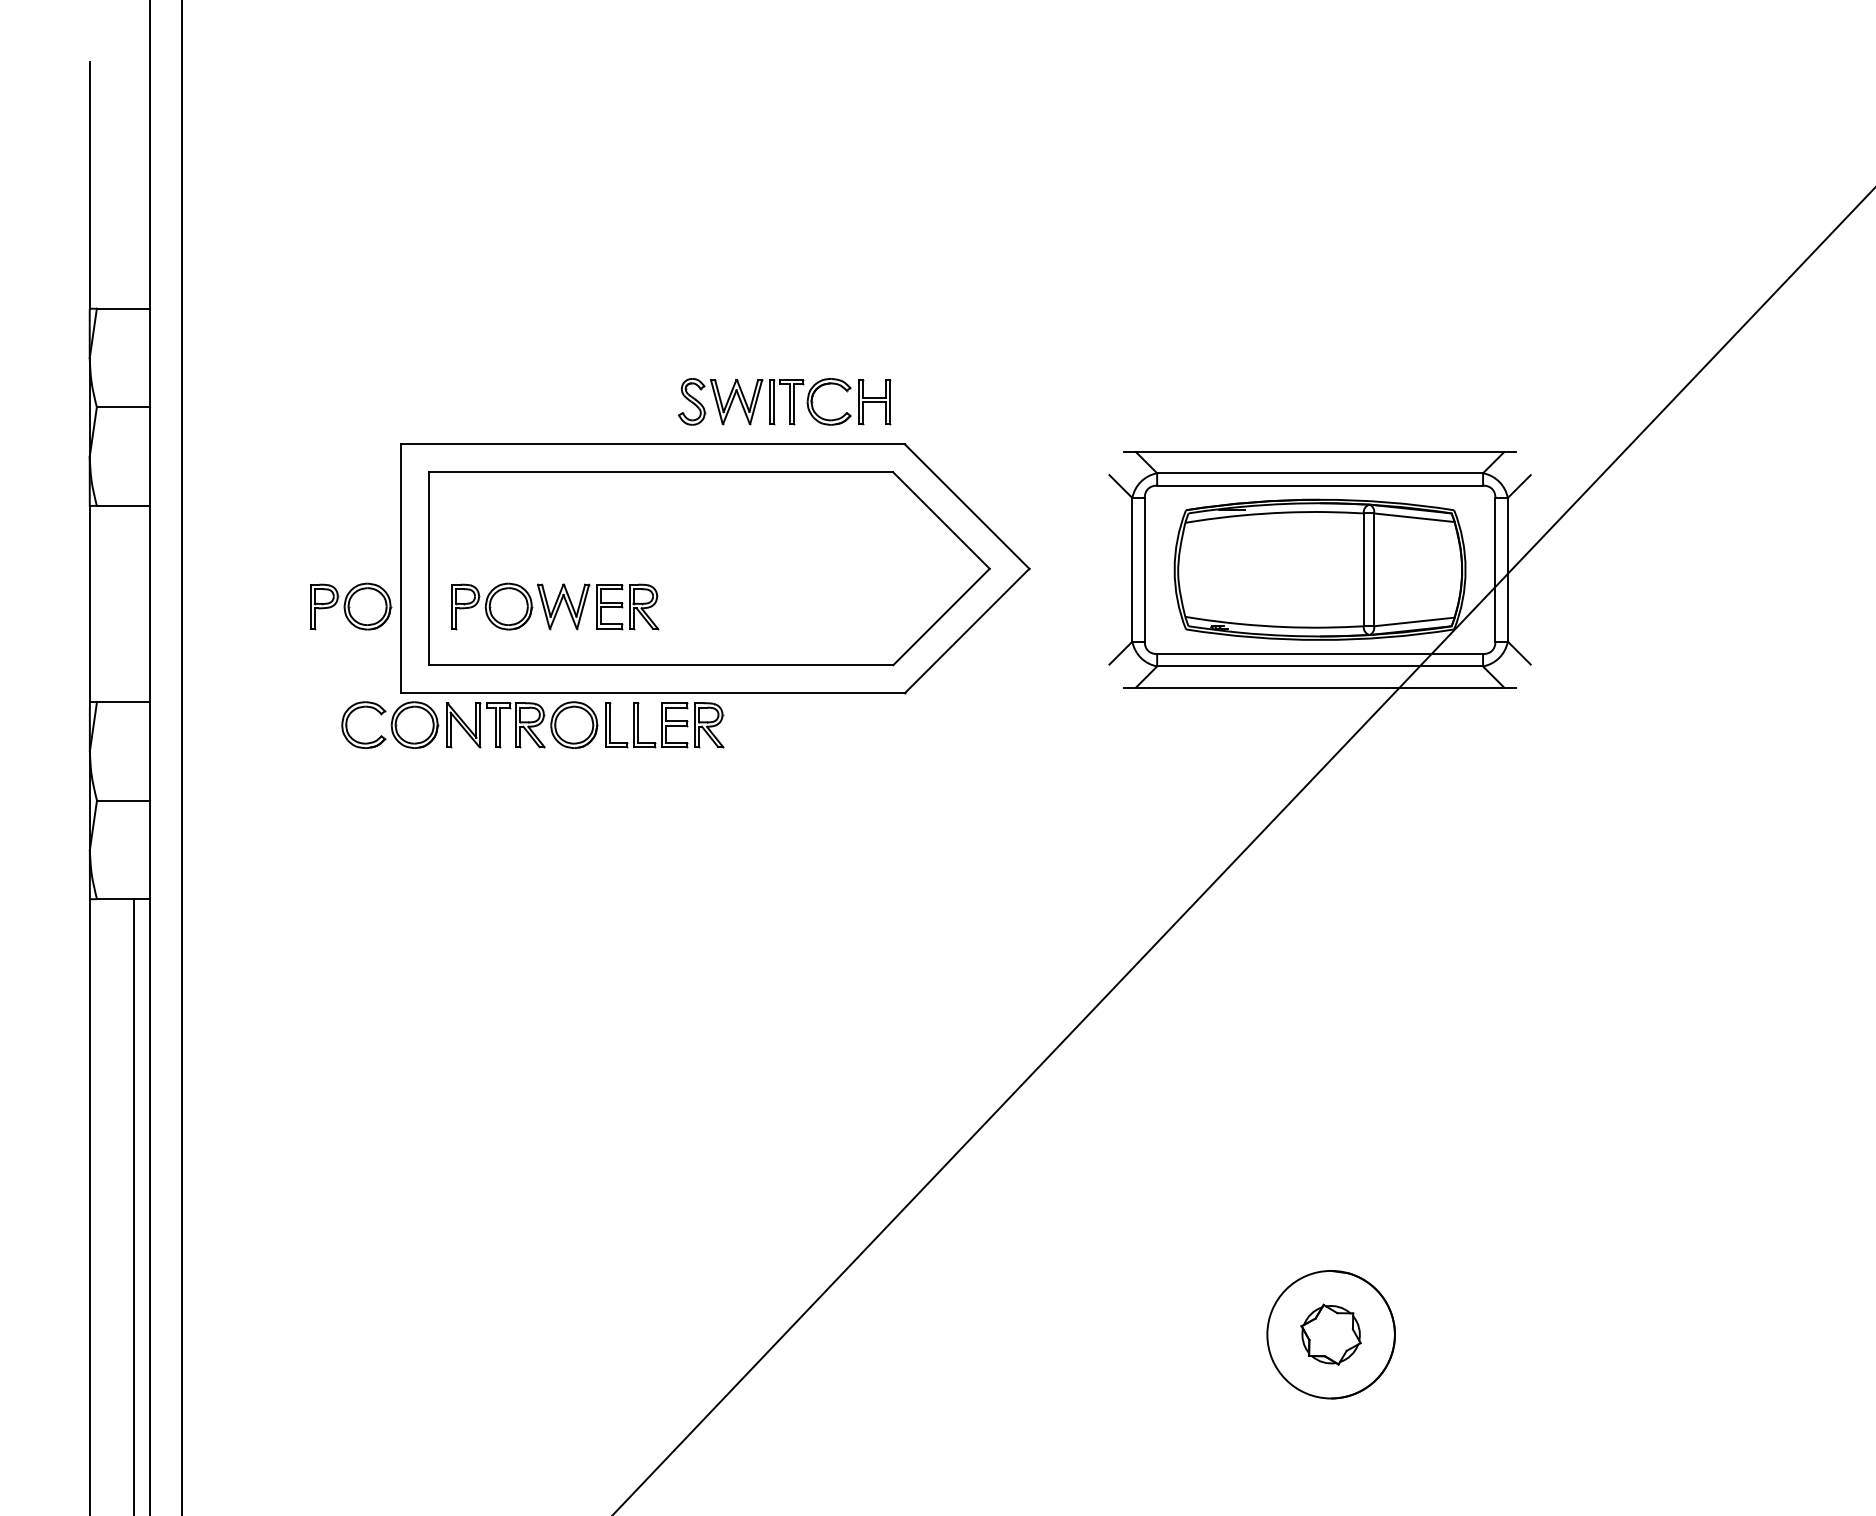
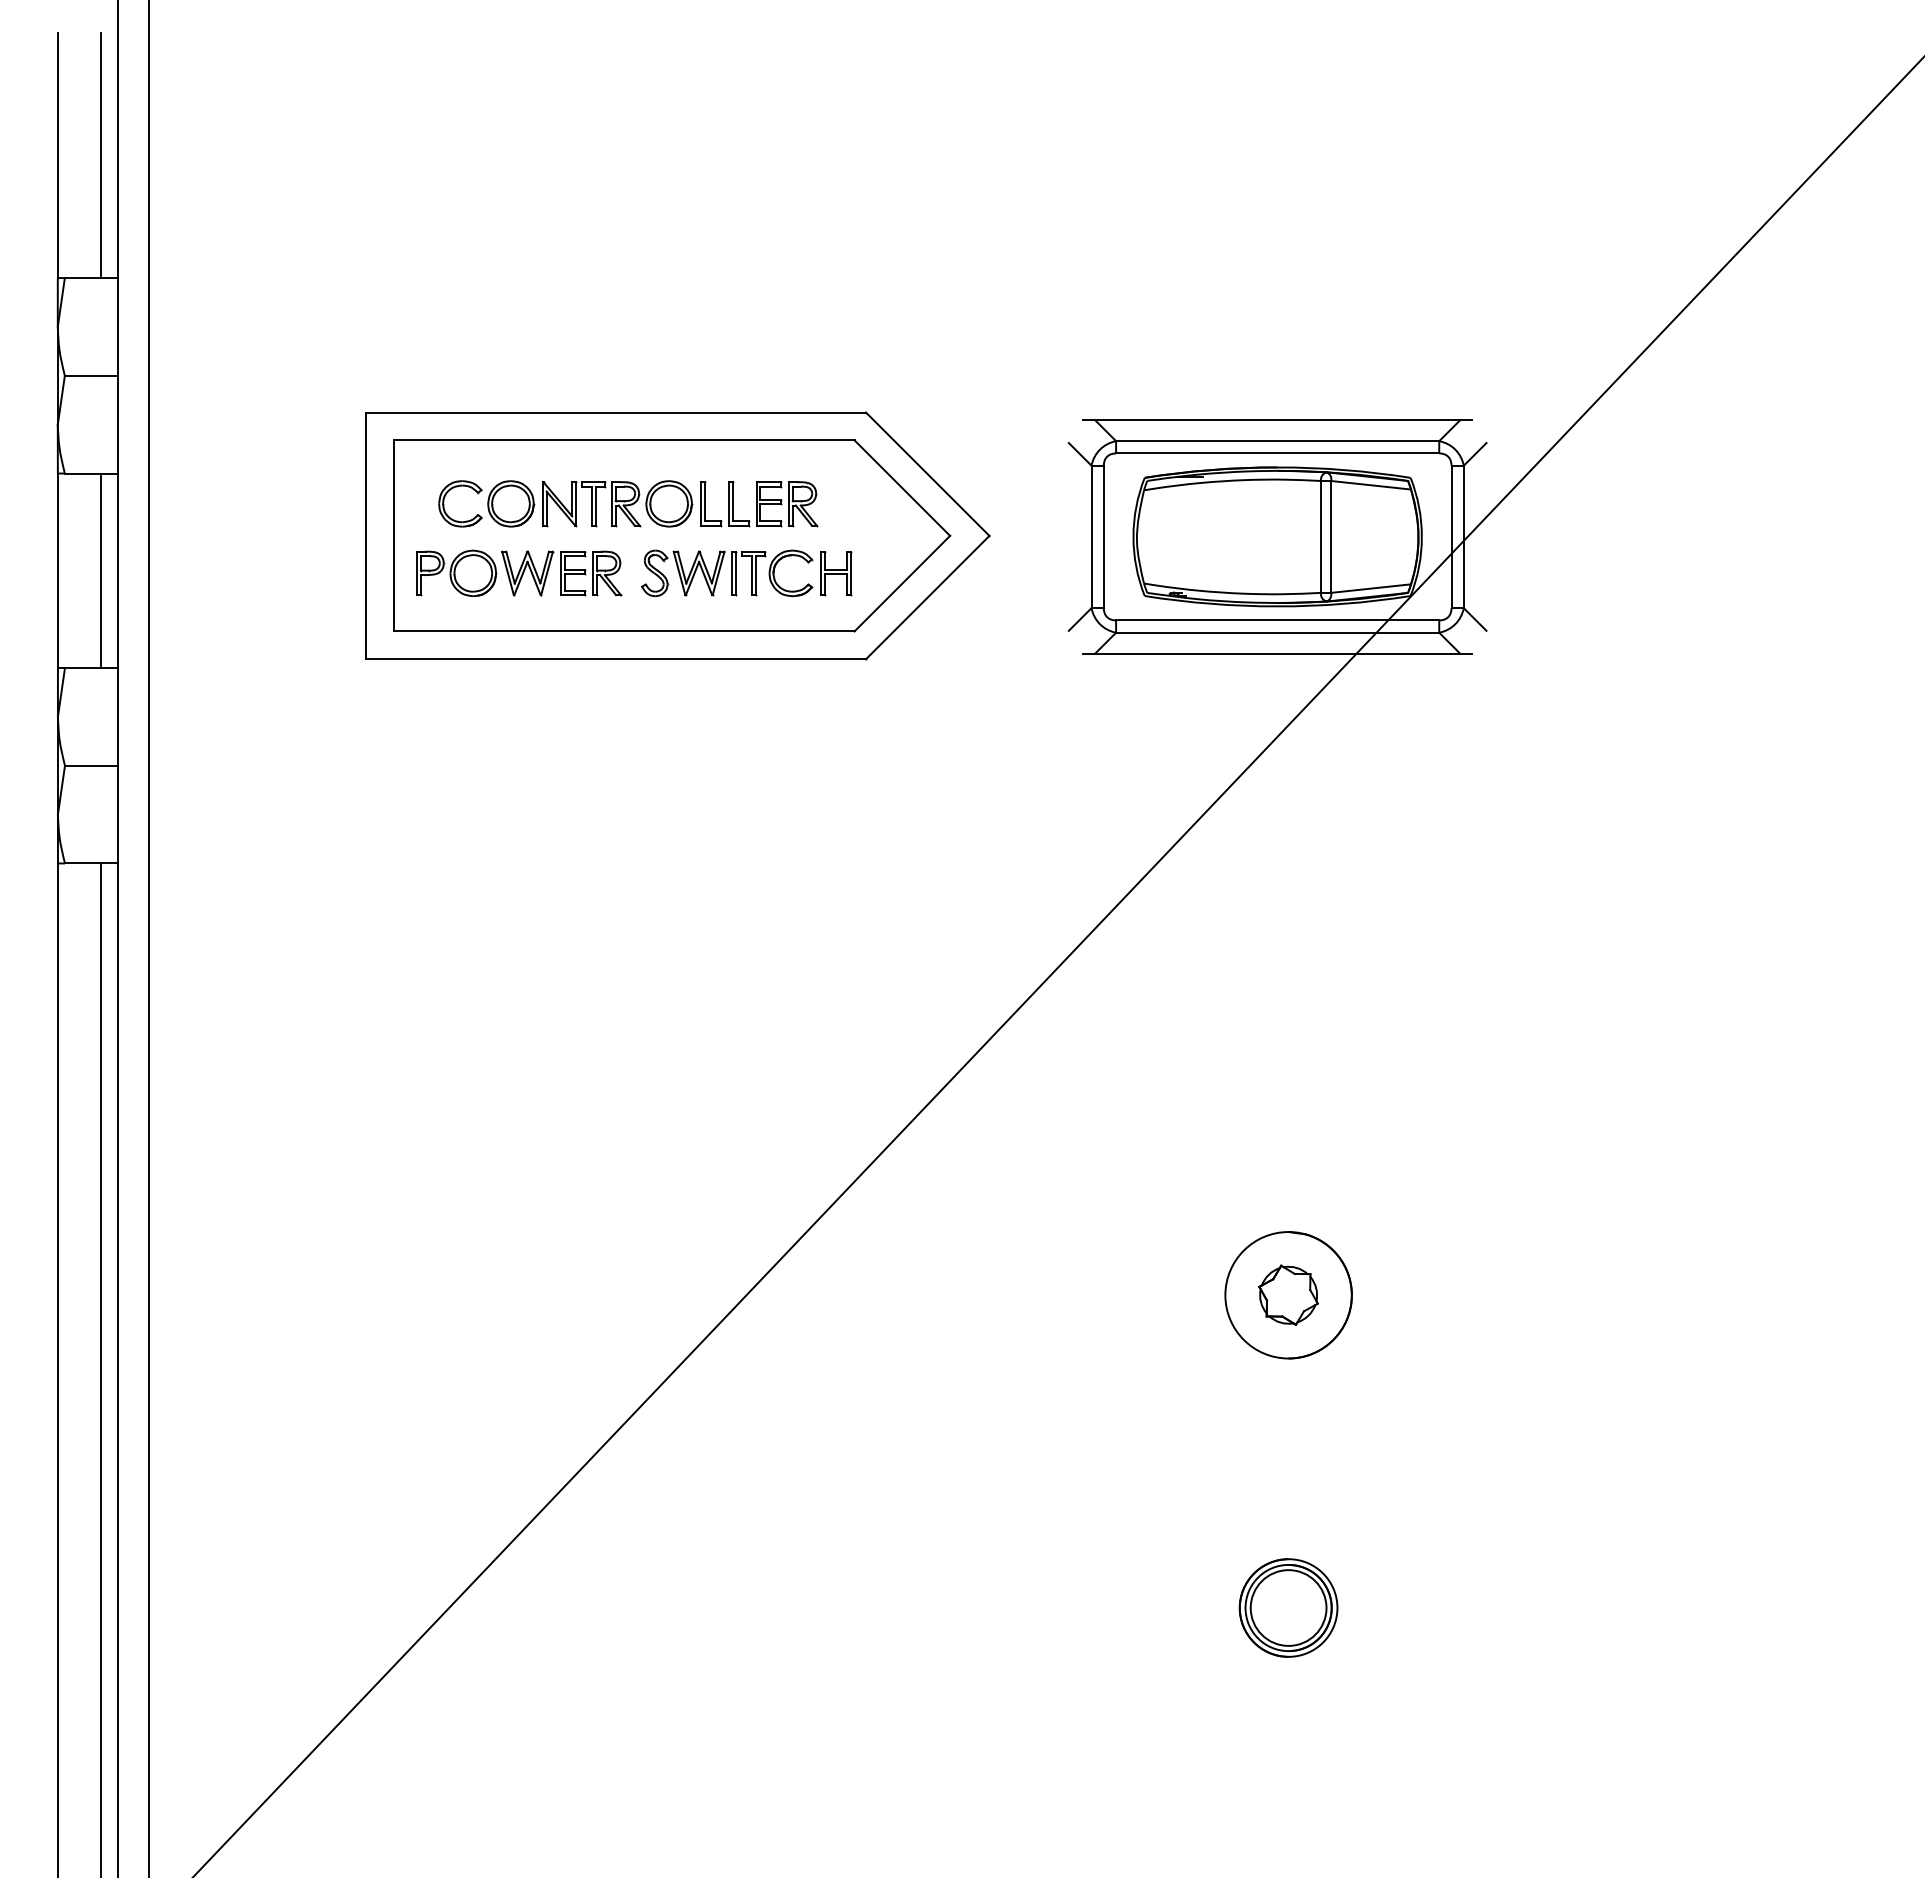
line: (133, 185) -> (101, 155), added
part: (784, 401) -> (746, 573), moved
line: (133, 603) -> (101, 570), added
part: (350, 606) -> (316, 573), removed
part: (533, 724) -> (628, 503), moved

